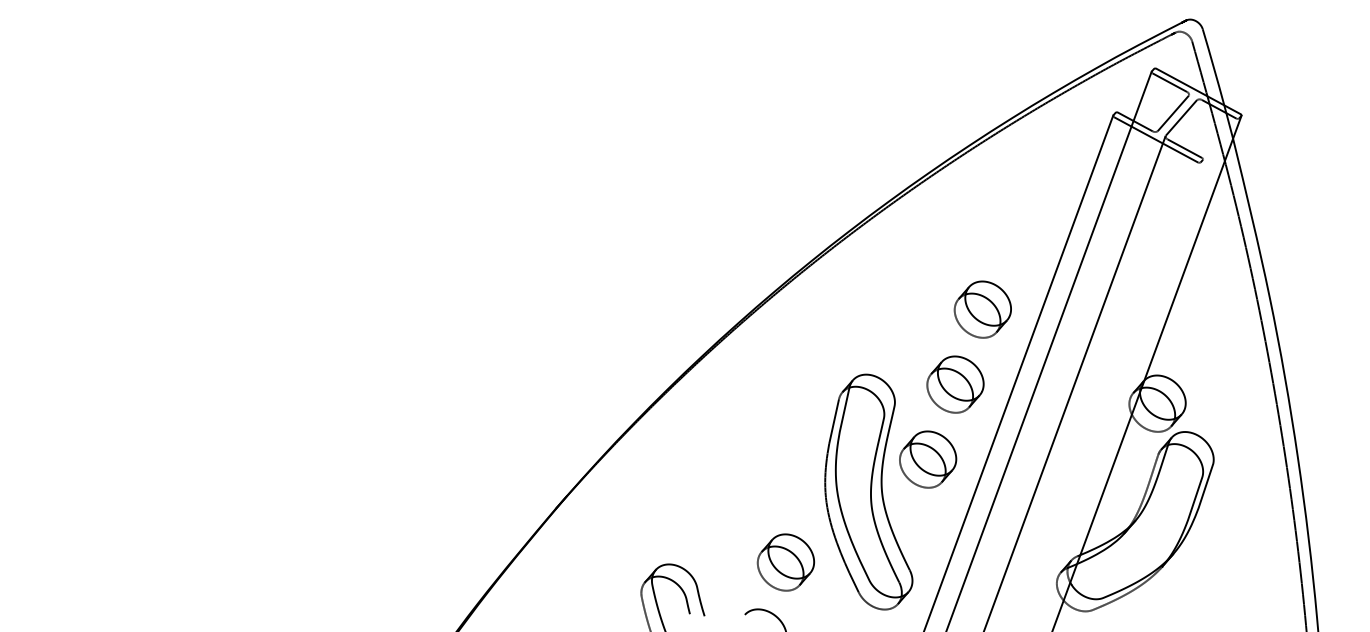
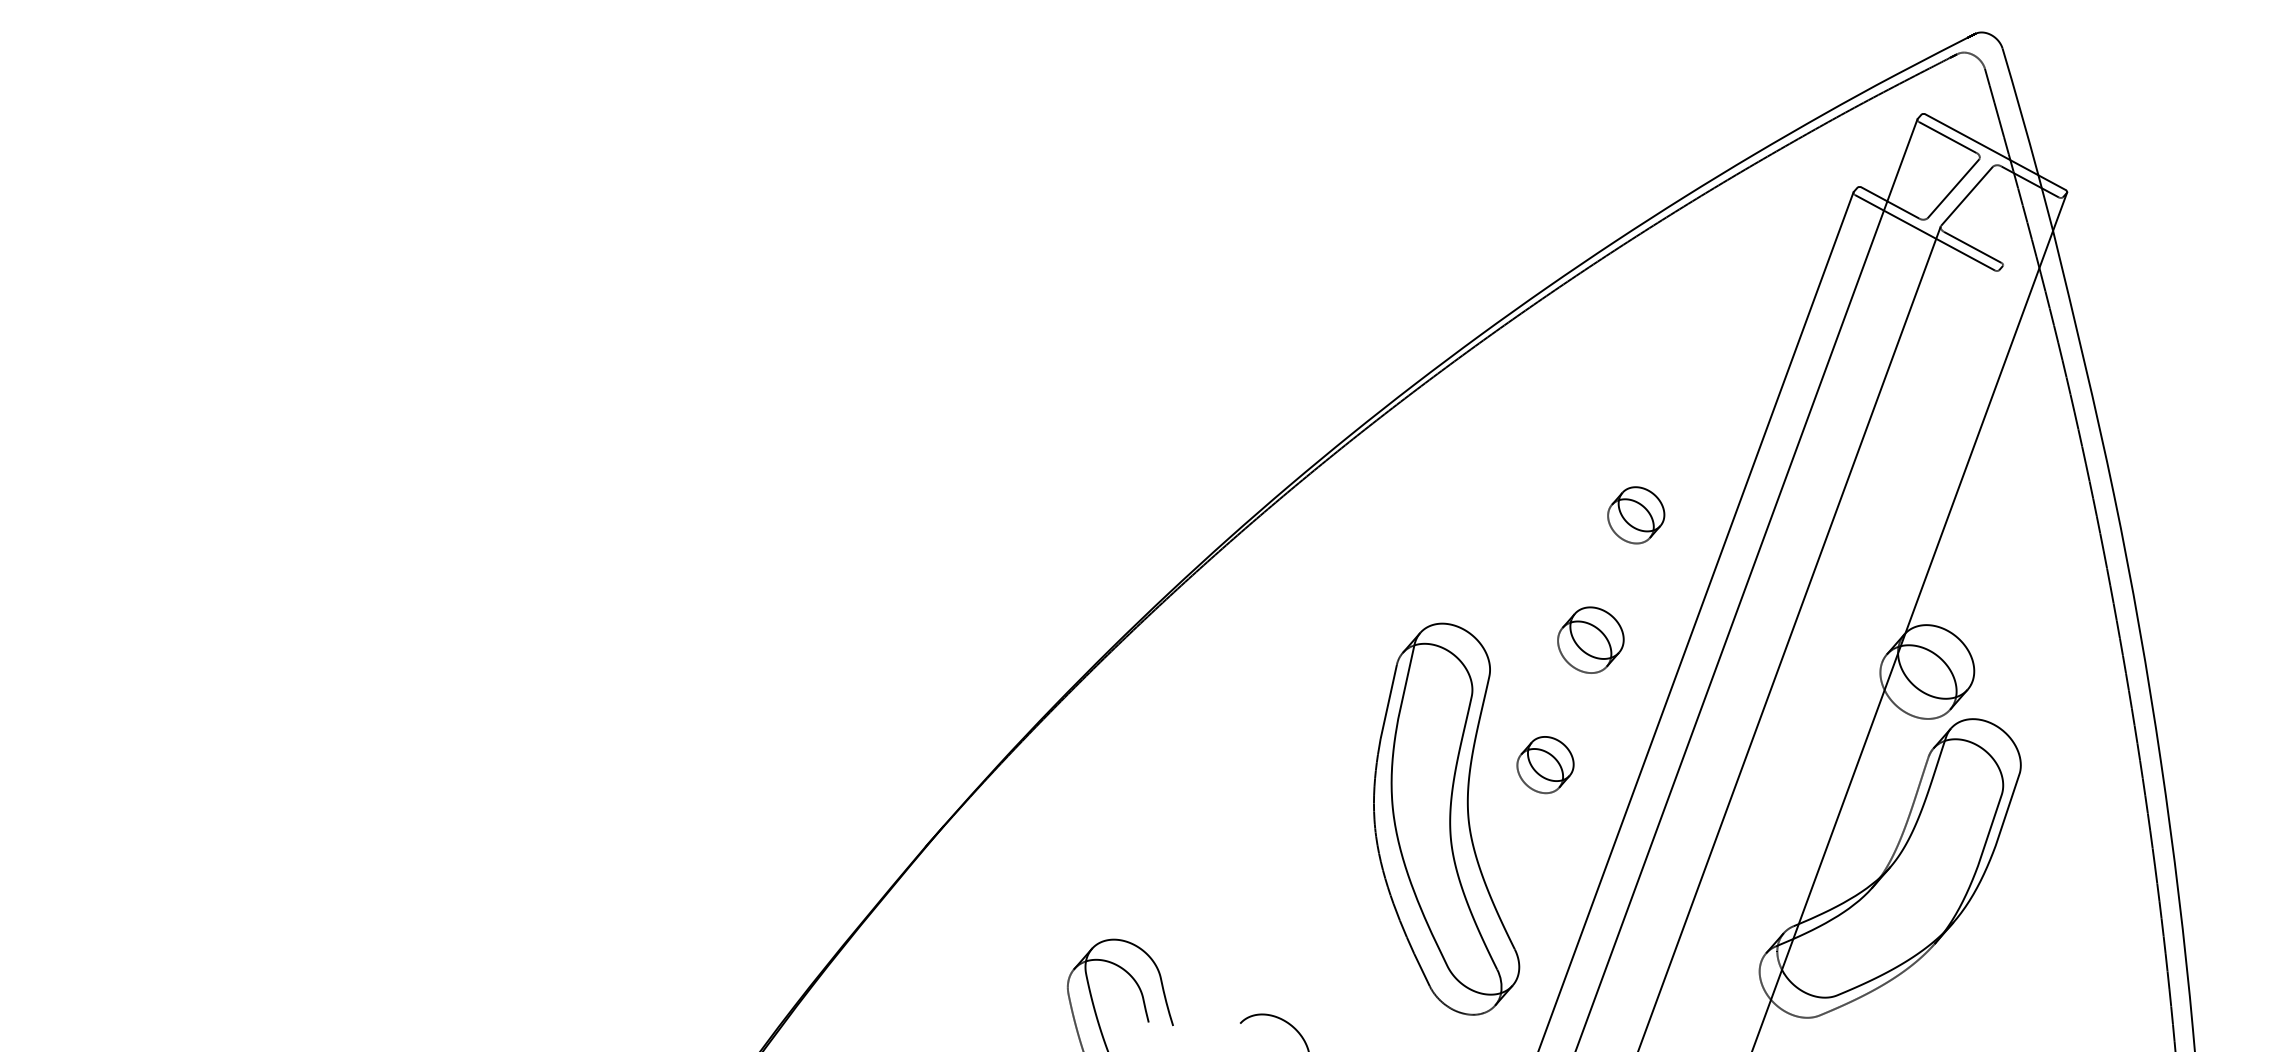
part: (982, 309) -> (1635, 515), size x0.6
part: (955, 384) -> (1590, 640), size x0.7
part: (928, 459) -> (1545, 764), size x0.6
part: (785, 562) -> (1307, 936), removed

